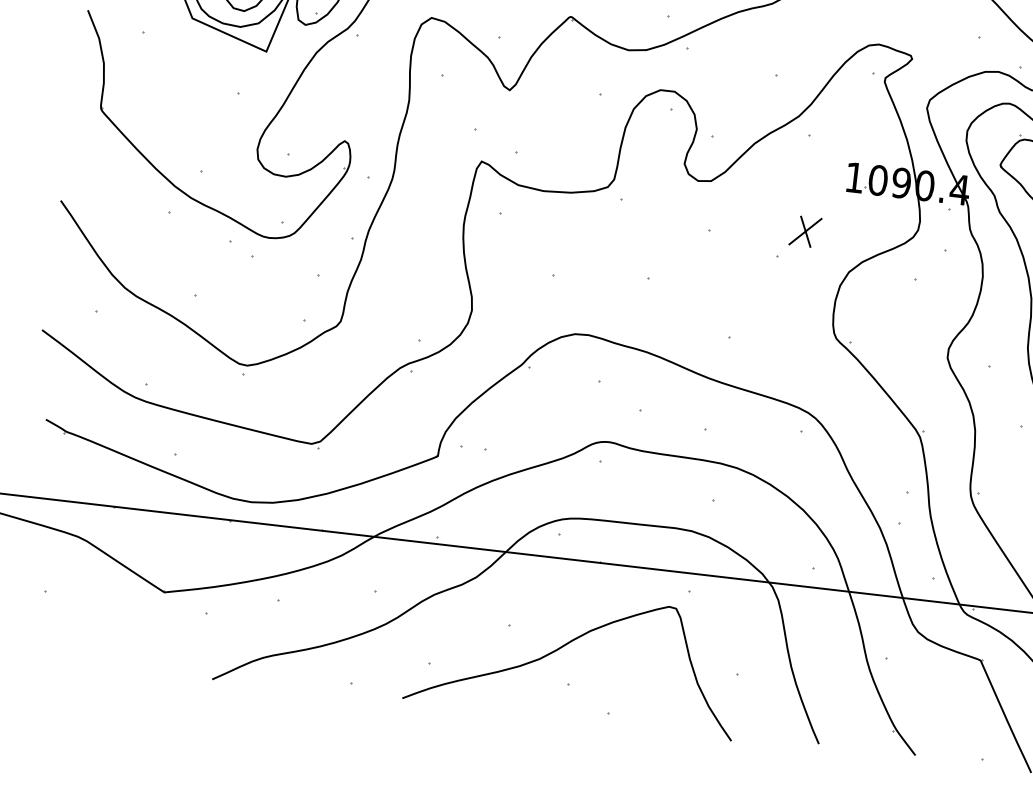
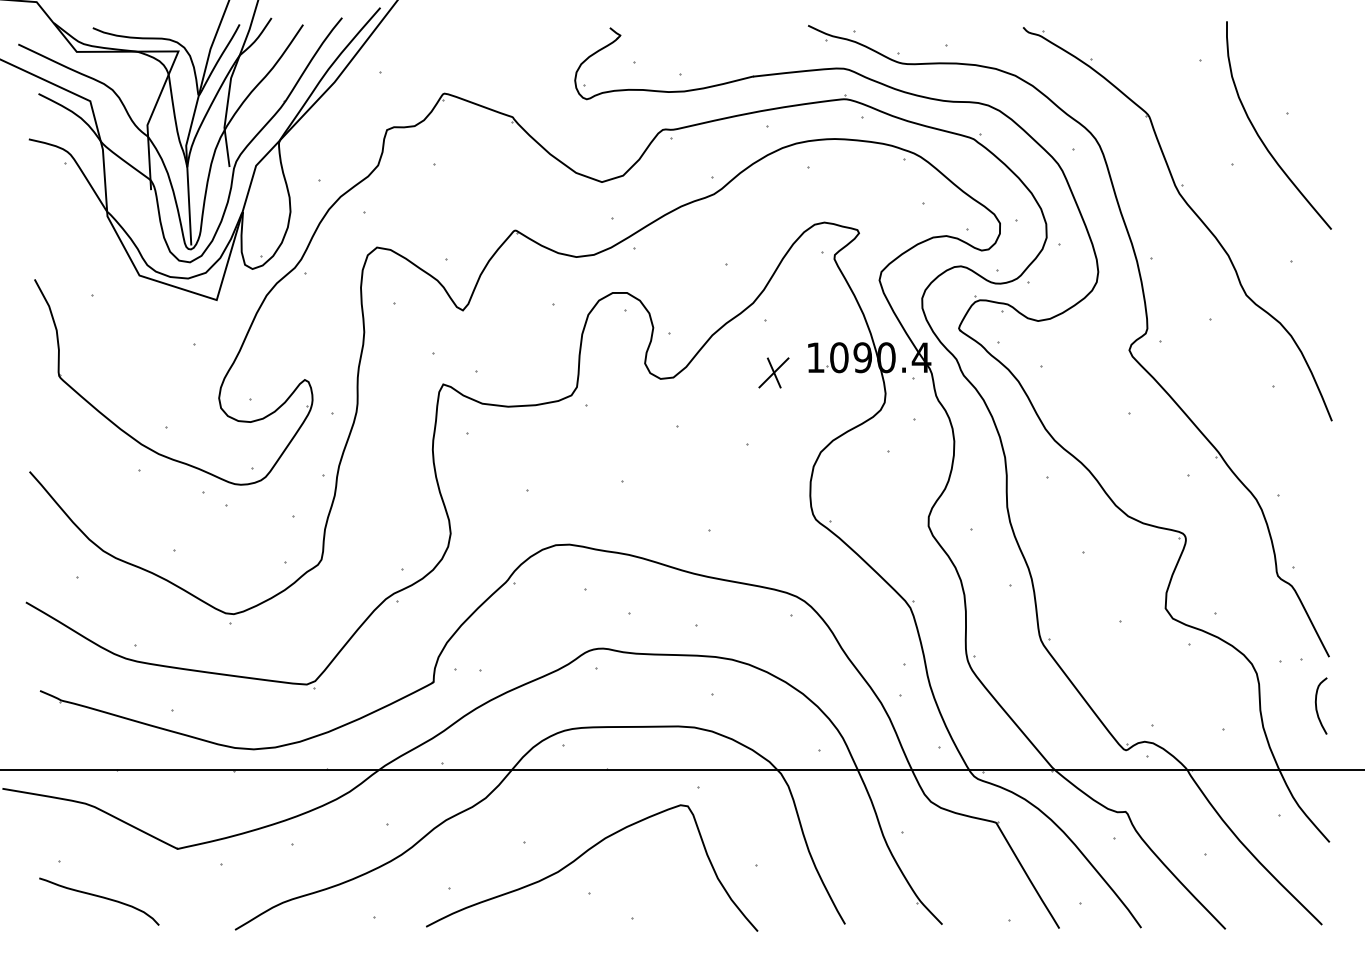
part: (805, 231) -> (773, 372), moved
curve: (81, 631) -> (99, 897), added

